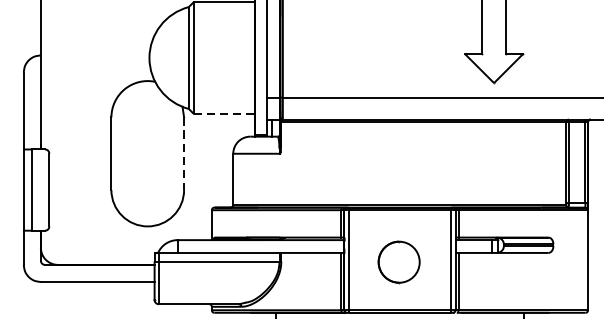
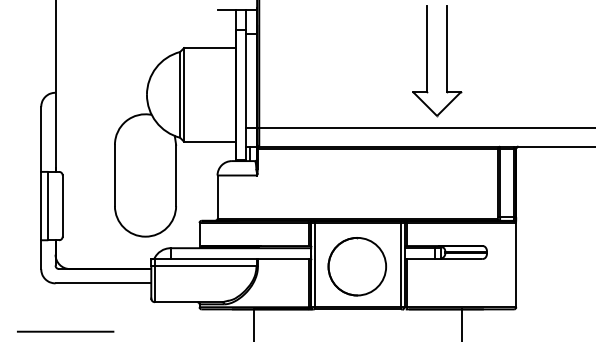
line: (223, 113) -> (209, 141), dashed -> solid
line: (184, 153) -> (176, 175), dashed -> solid
circle: (398, 261) -> (356, 266), size x1.67

